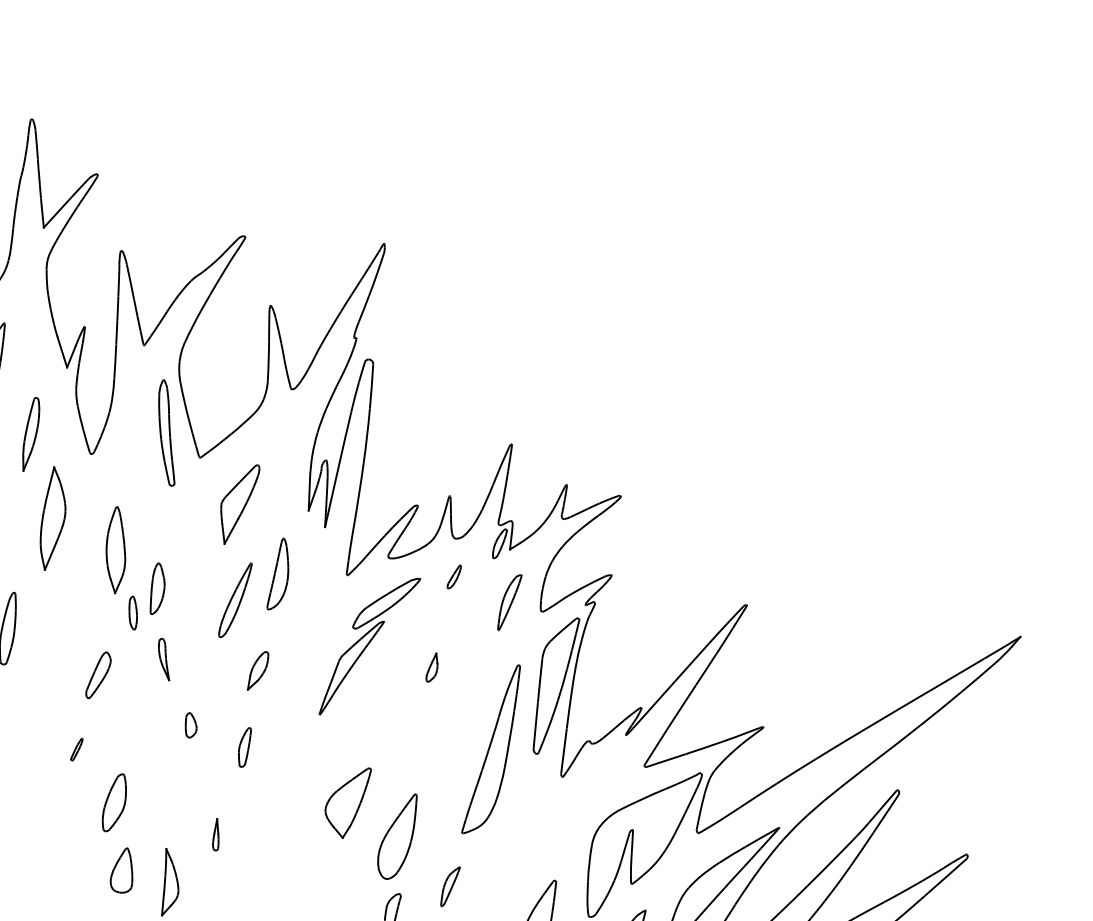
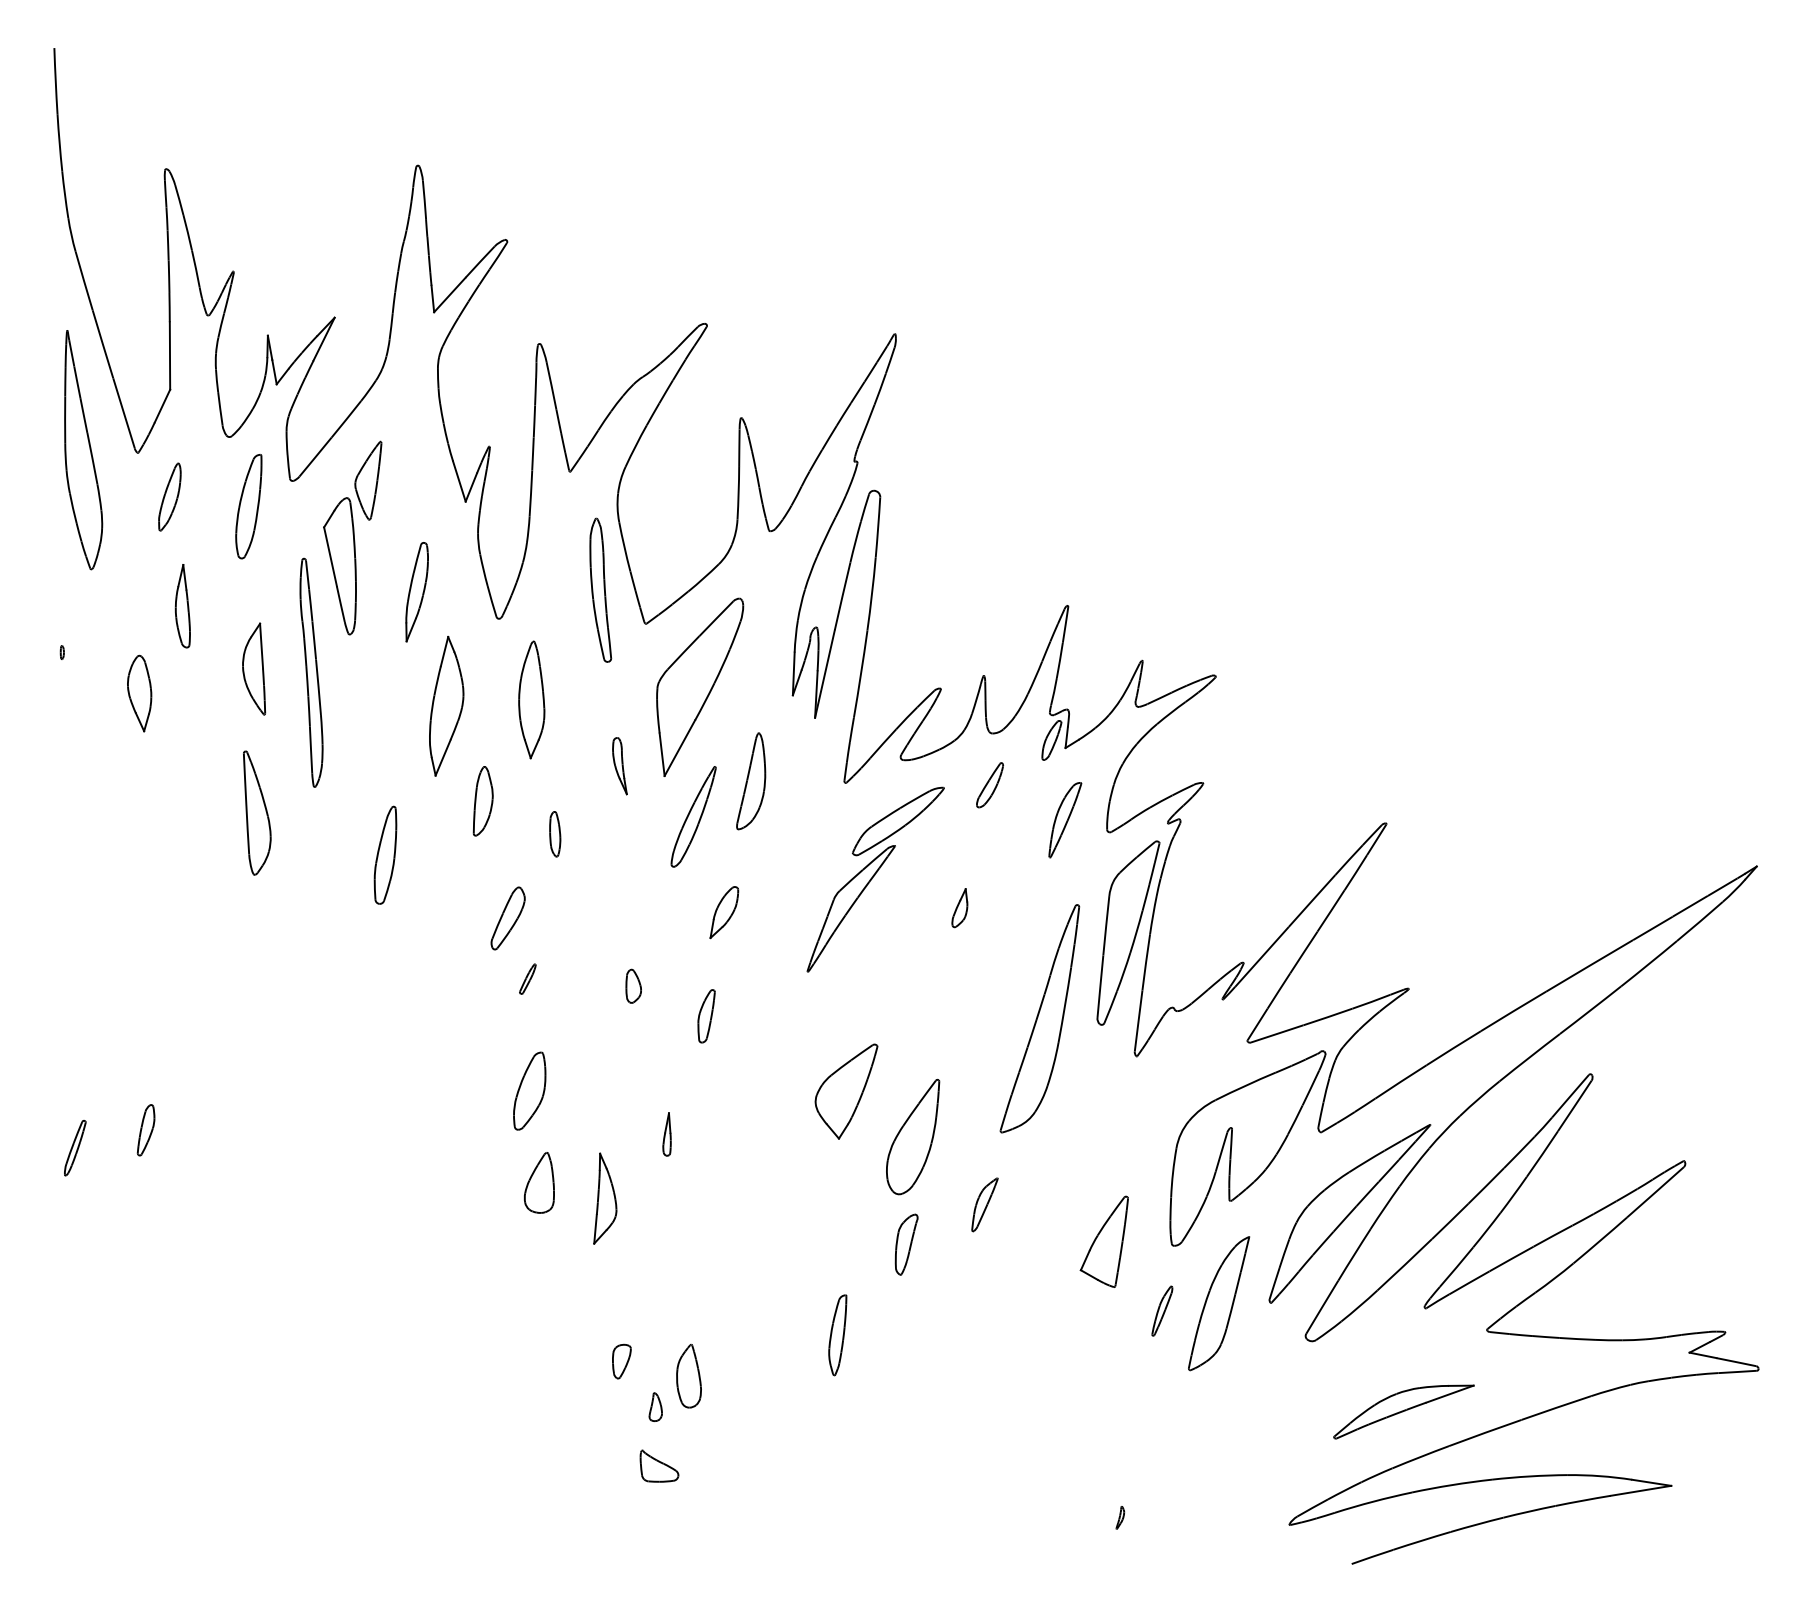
part: (240, 504) -> (700, 686), size x1.67
part: (115, 549) -> (531, 699), moved
part: (453, 577) -> (989, 785), size x1.43
part: (157, 588) -> (482, 801), moved
part: (163, 659) -> (619, 766), moved
part: (76, 749) -> (527, 978), moved

